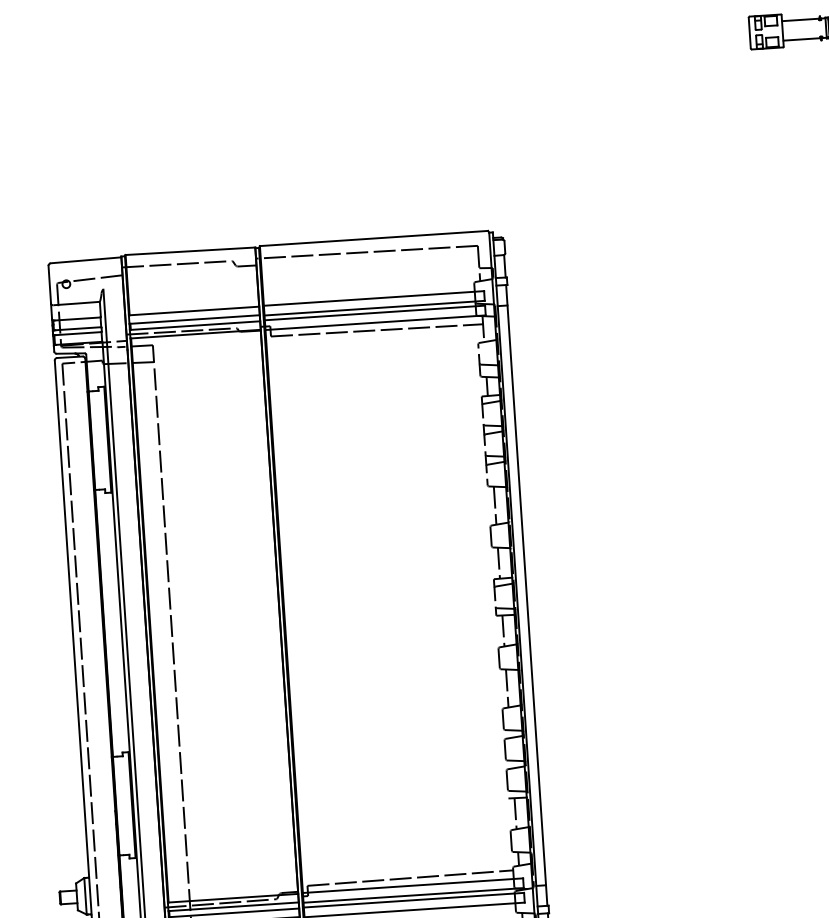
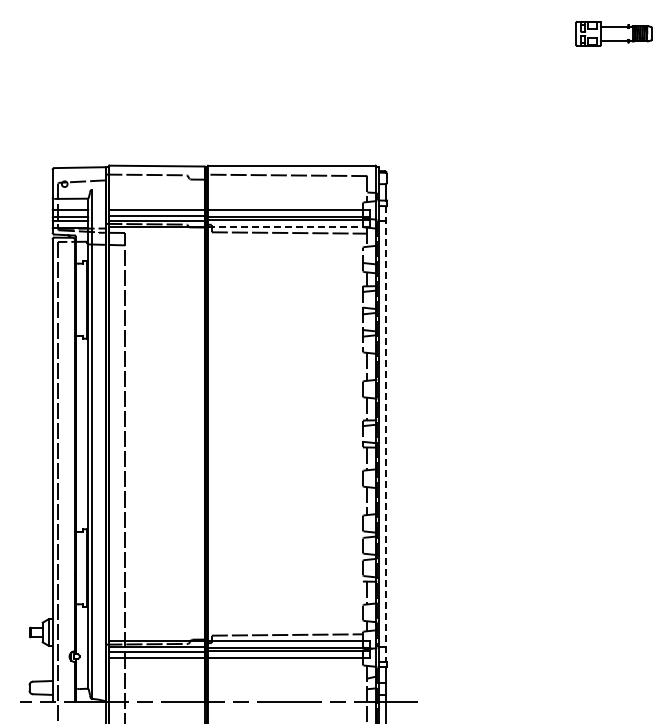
line: (375, 322) -> (288, 227), solid -> dashed
line: (527, 596) -> (386, 434), solid -> dashed

